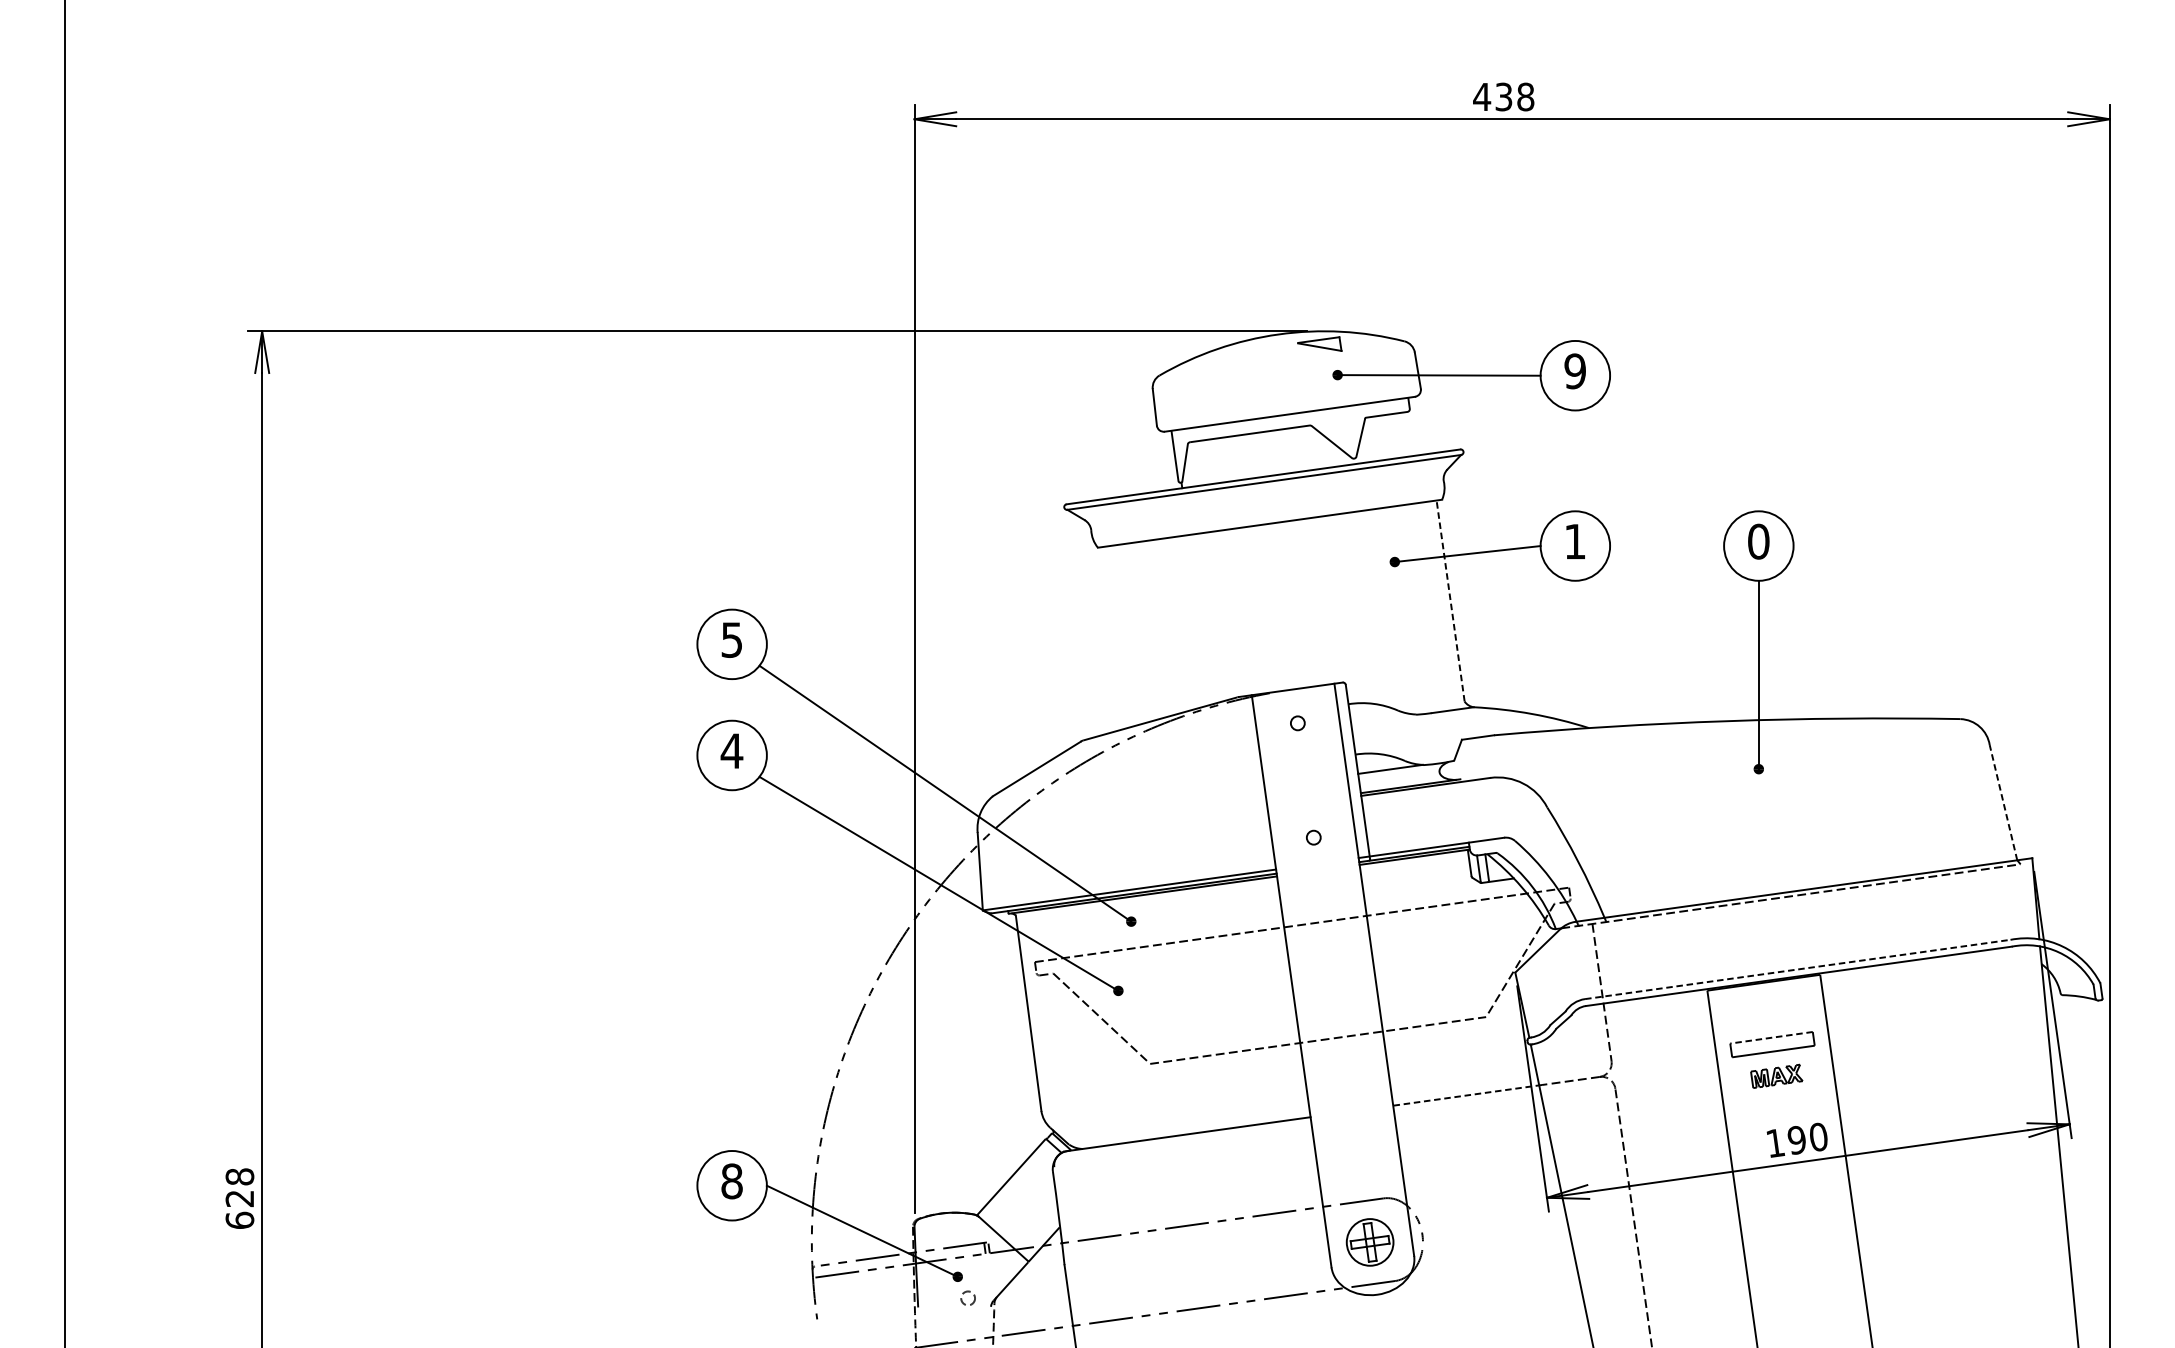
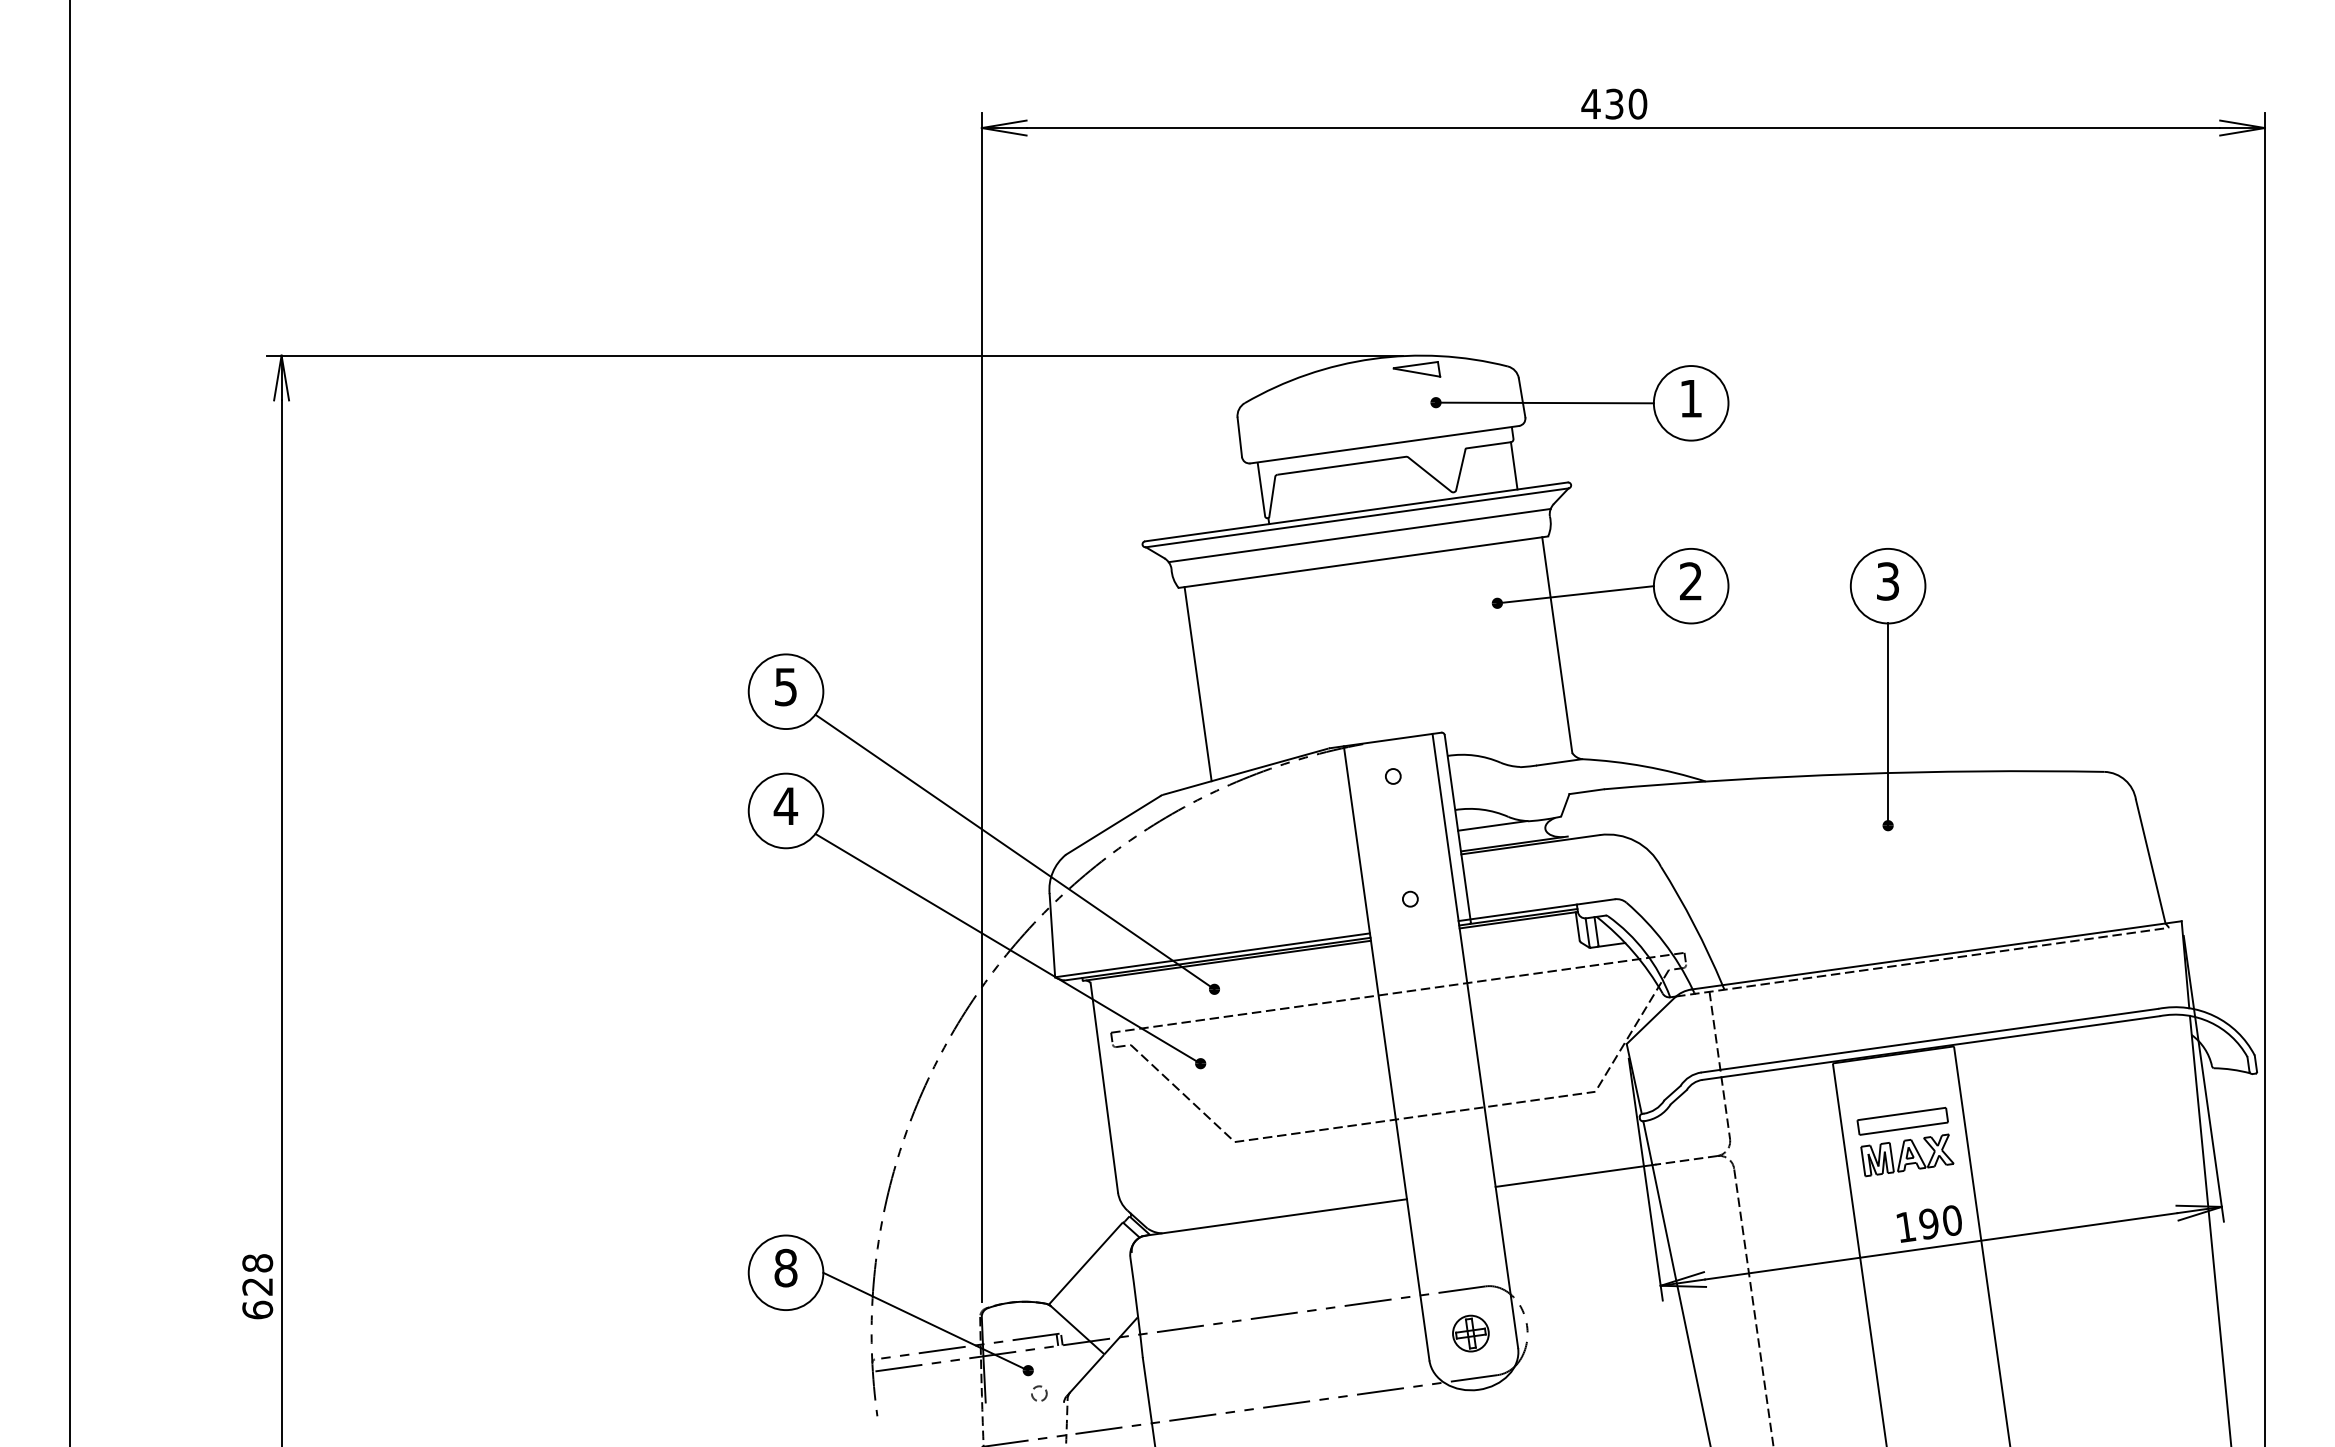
text: (1525, 97) -> (1637, 104), 438 -> 430
text: (1574, 371) -> (1690, 398), 9 -> 1
line: (1409, 433) -> (1513, 465), added
line: (1266, 498) -> (1359, 535), added
text: (1574, 541) -> (1690, 581), 1 -> 2
text: (1758, 541) -> (1887, 581), 0 -> 3
line: (1450, 601) -> (1557, 645), dashed -> solid
line: (1115, 637) -> (1197, 684), added
line: (2003, 802) -> (2150, 861), dashed -> solid
line: (1797, 969) -> (1929, 1040), dashed -> solid
line: (1771, 1037) -> (1901, 1113), dashed -> solid
part: (1776, 1076) -> (1907, 1155), size x1.67
line: (1467, 1095) -> (1575, 1175), dashed -> solid
part: (1369, 1242) -> (1470, 1333), size x0.71

